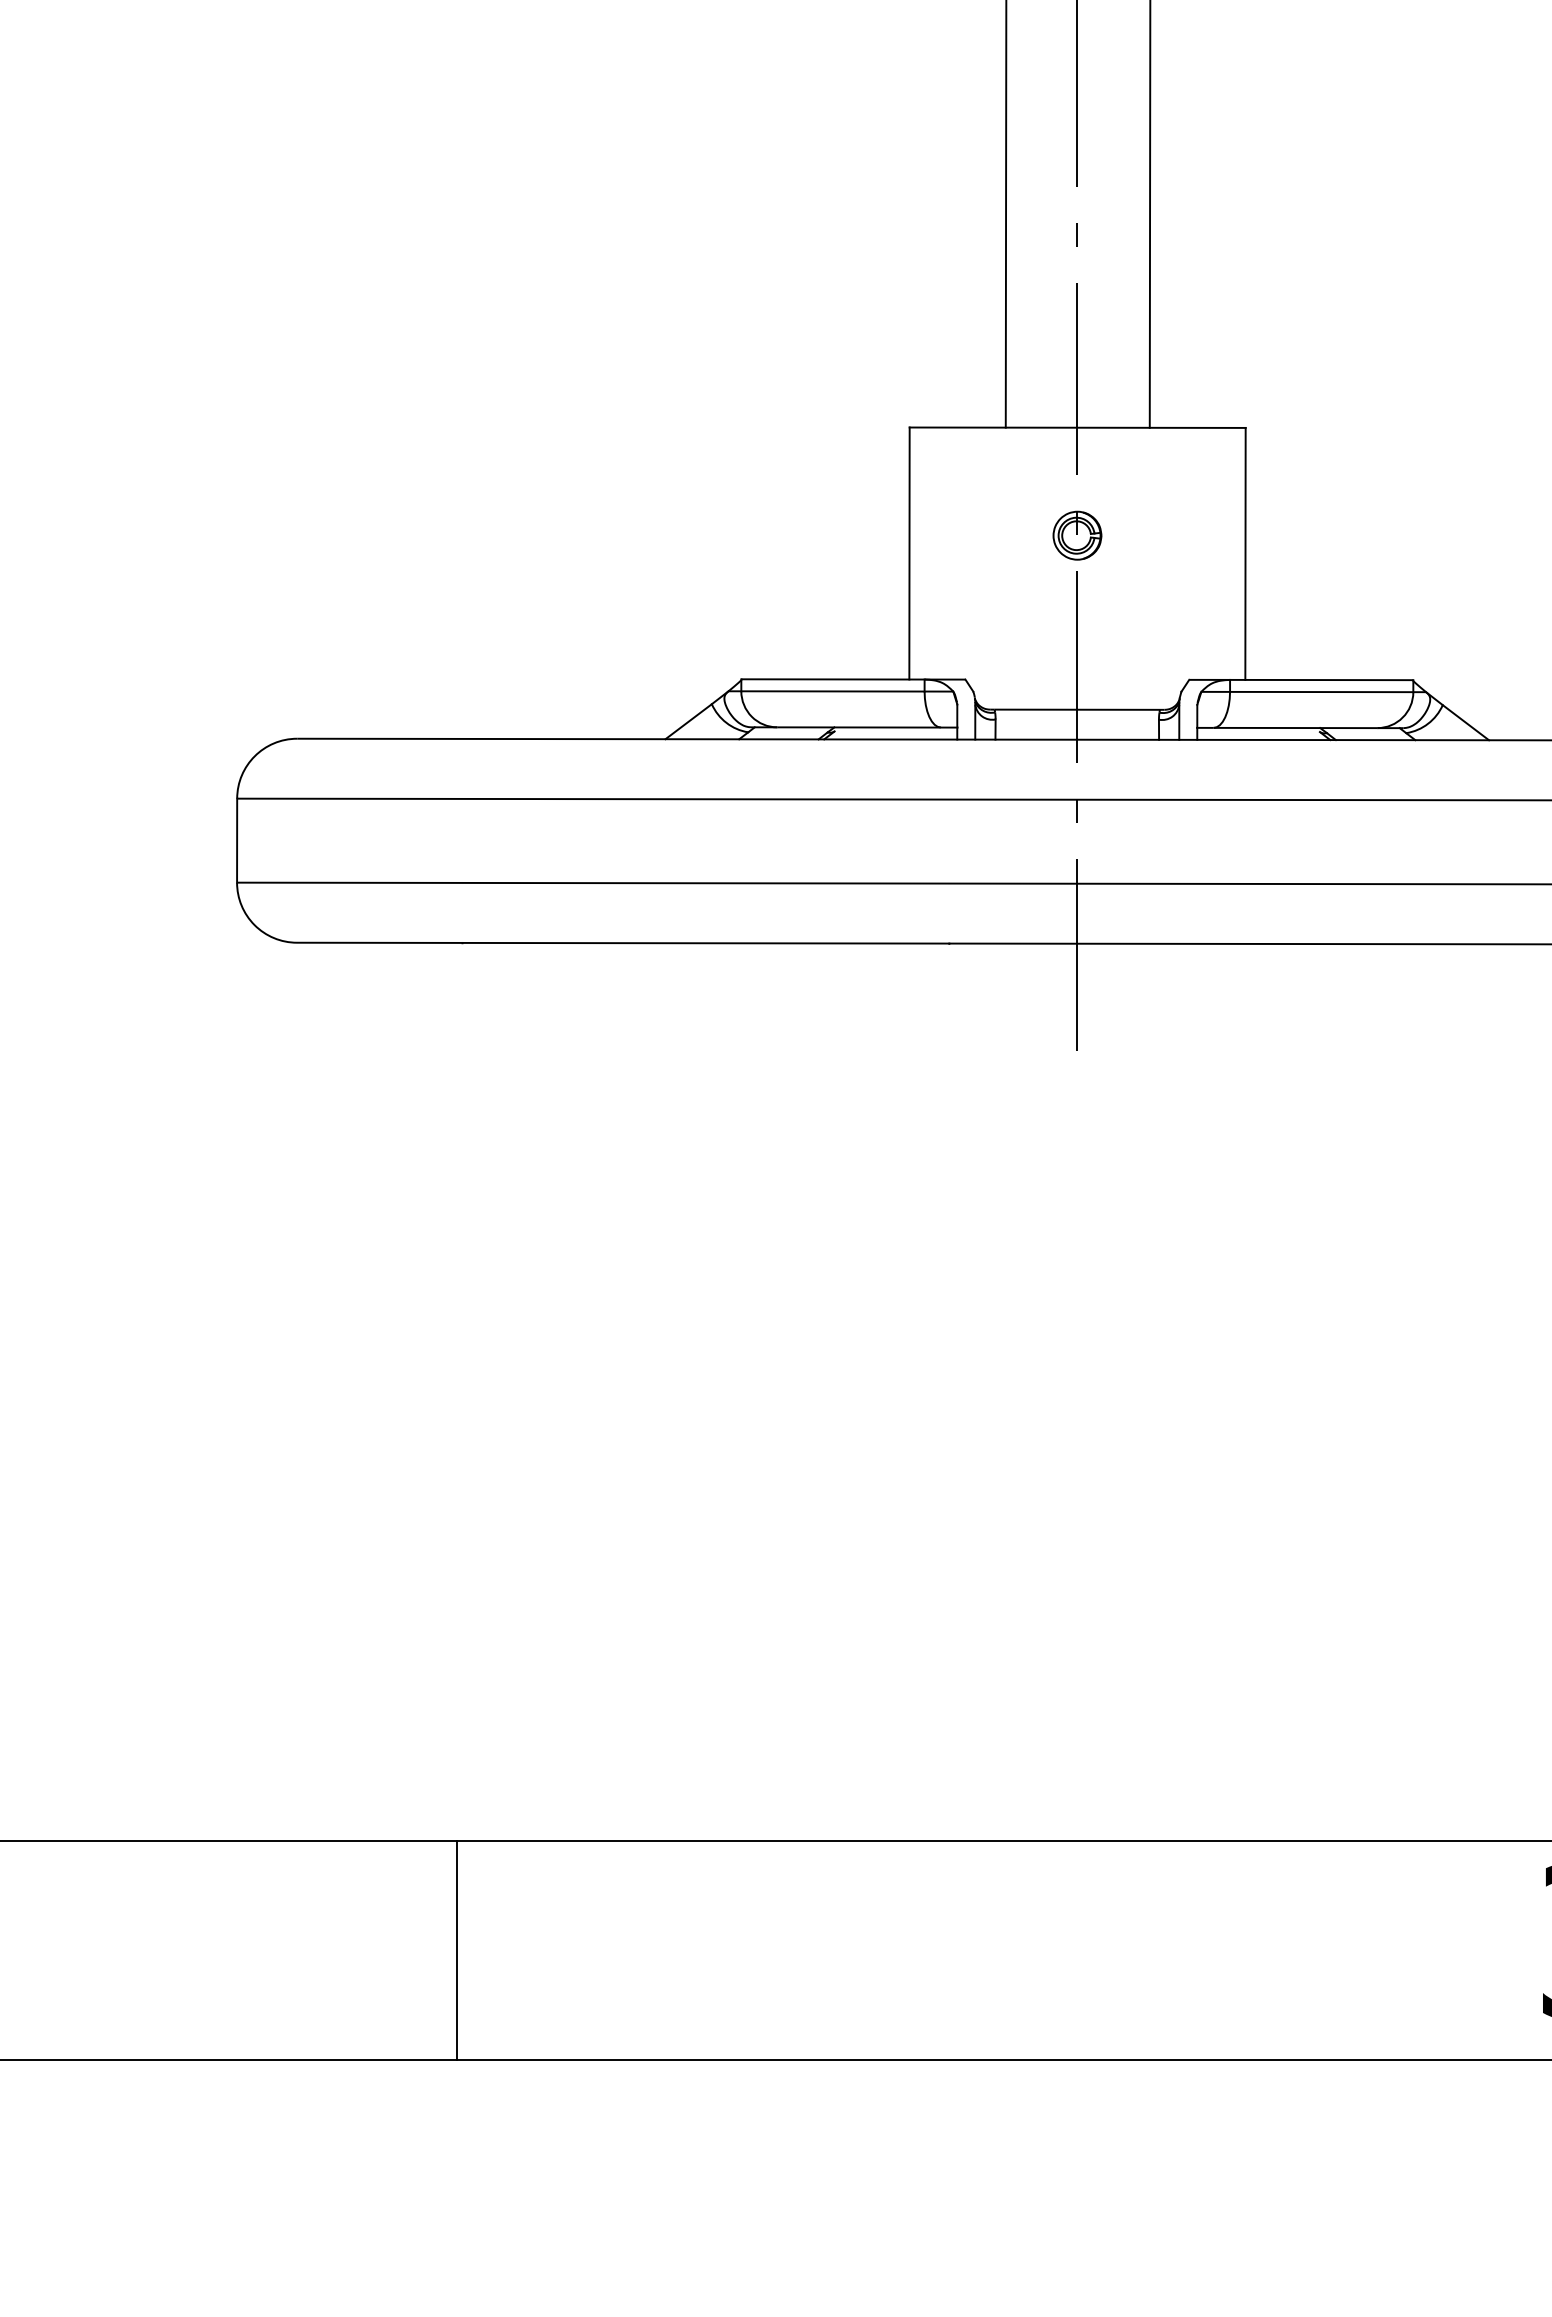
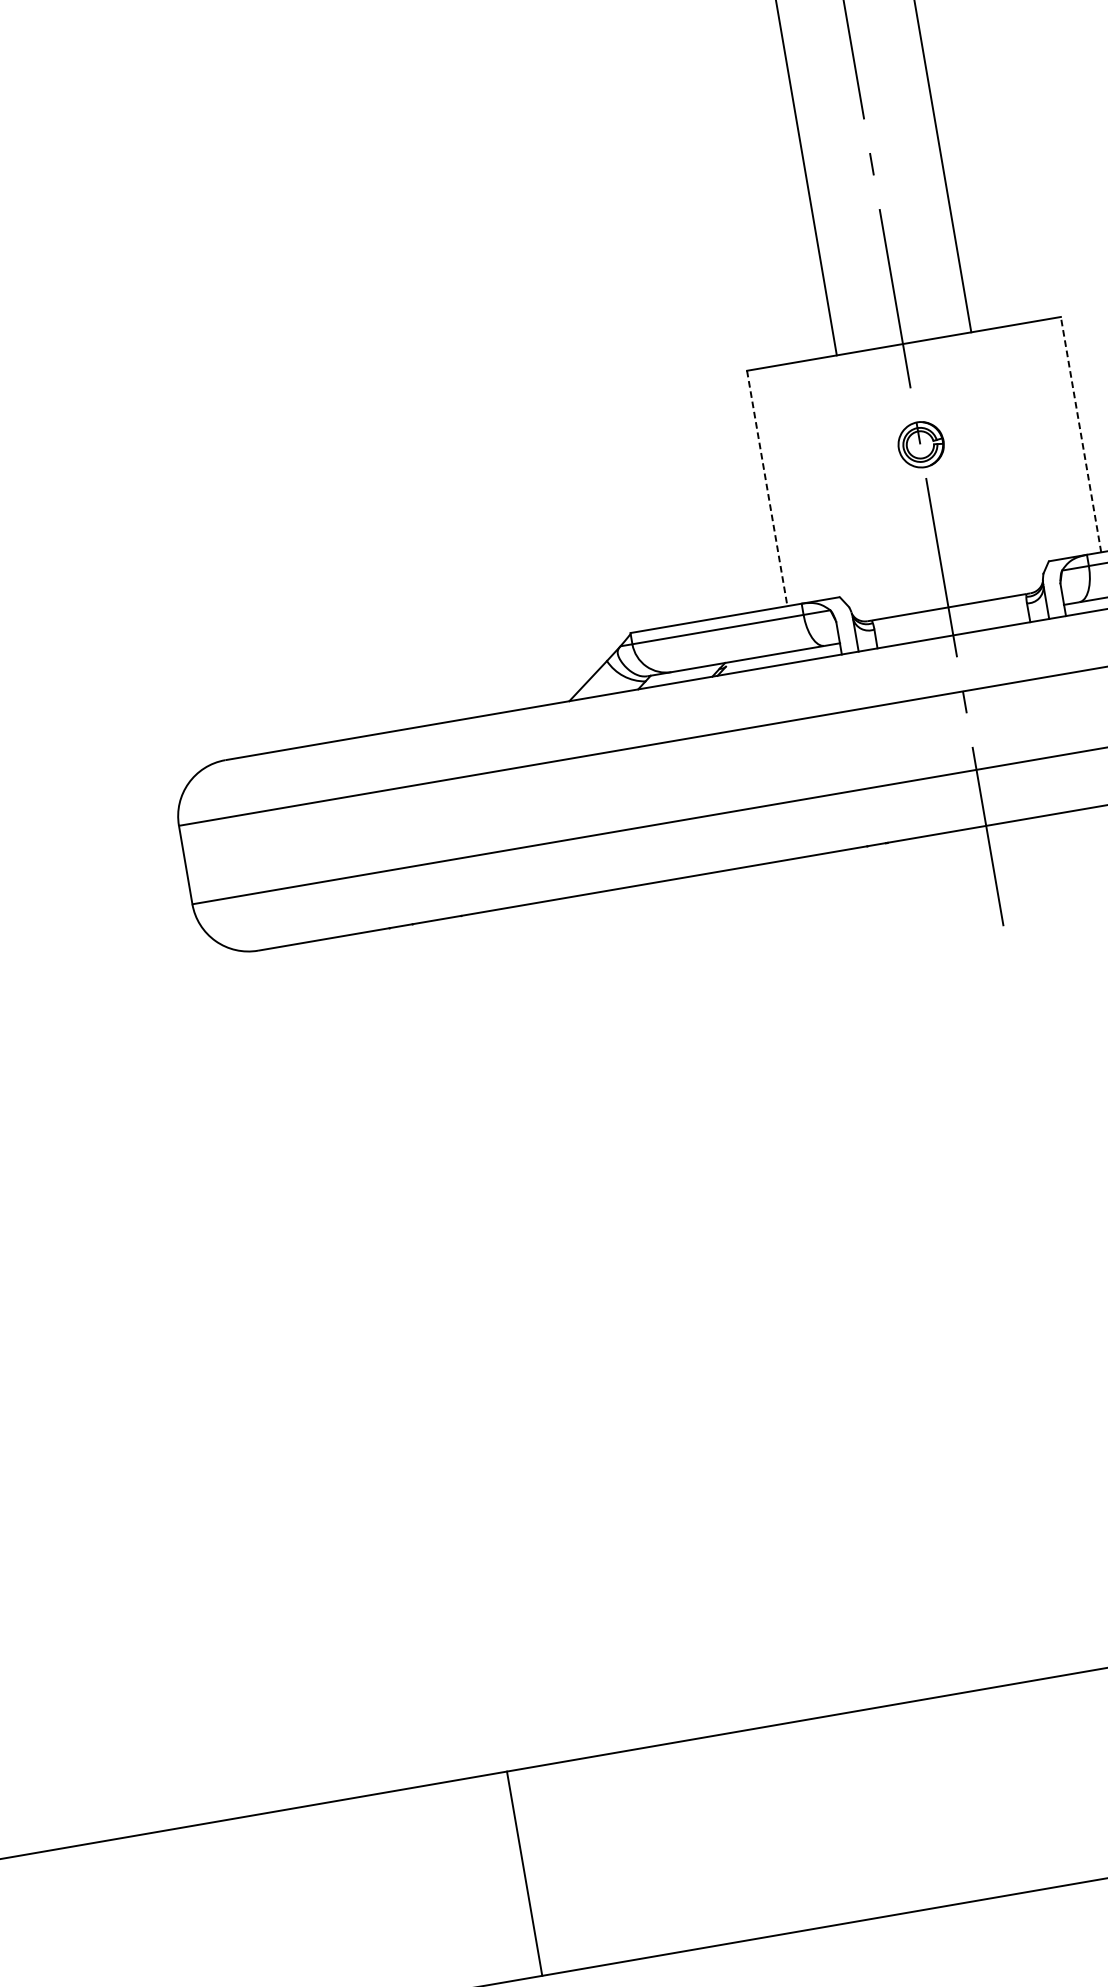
line: (1245, 553) -> (1080, 434), solid -> dashed
line: (909, 554) -> (767, 489), solid -> dashed
line: (457, 1950) -> (524, 1873), moved

